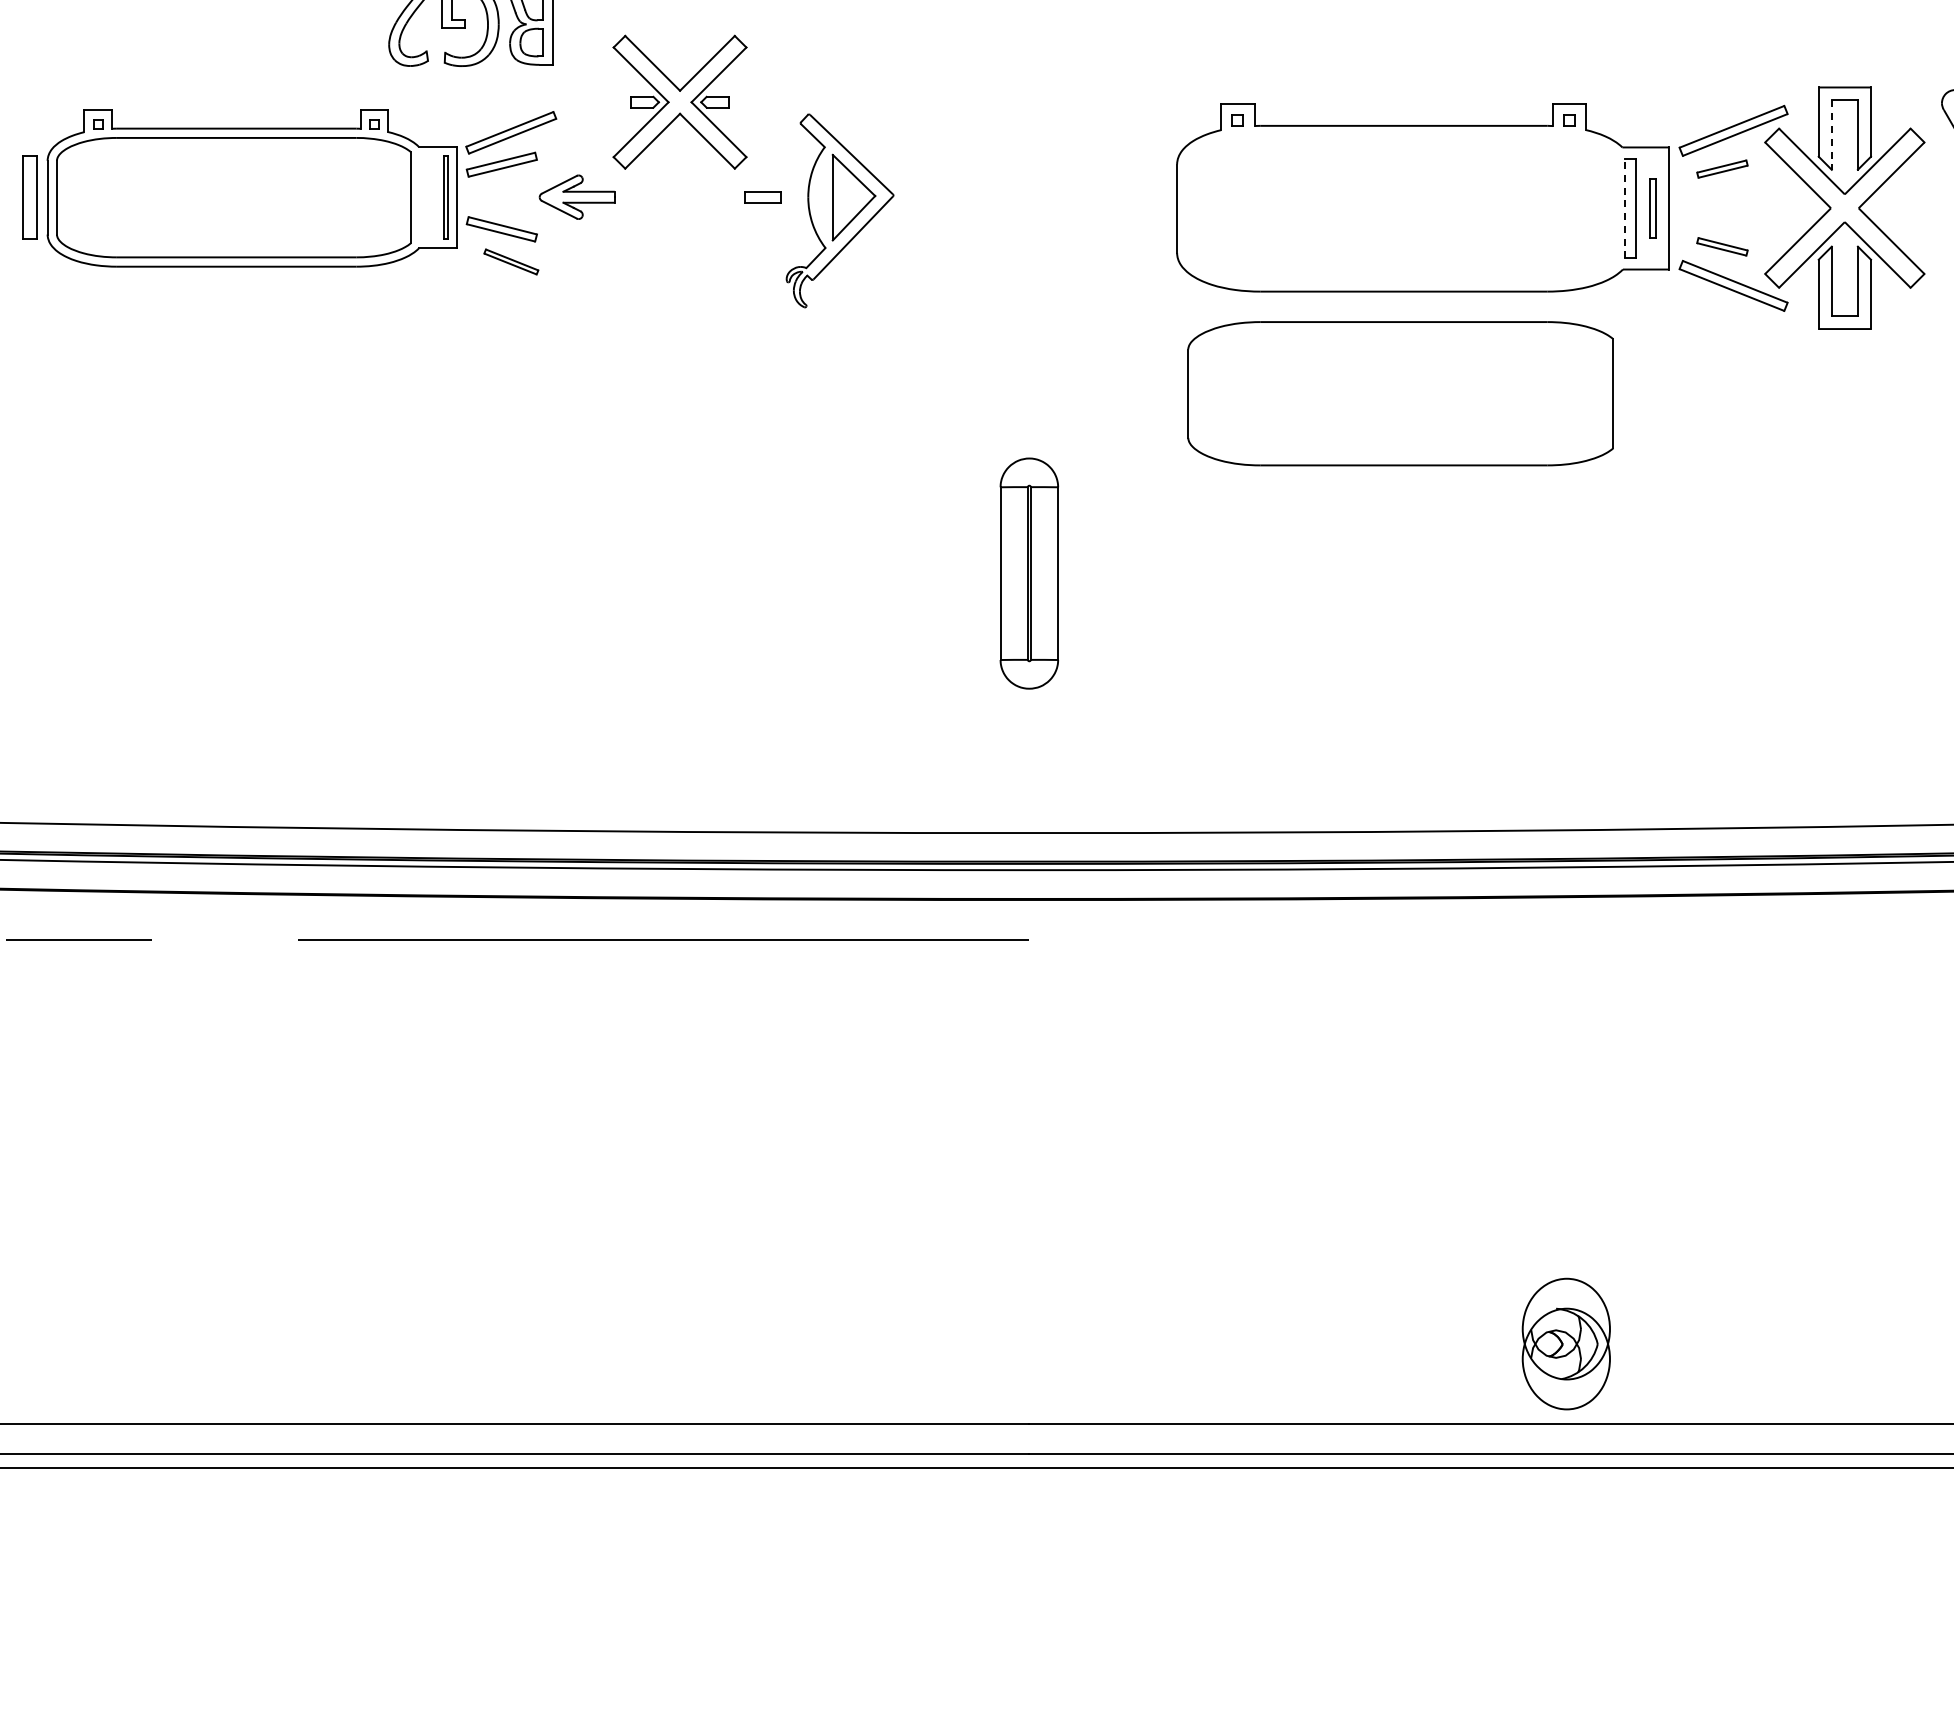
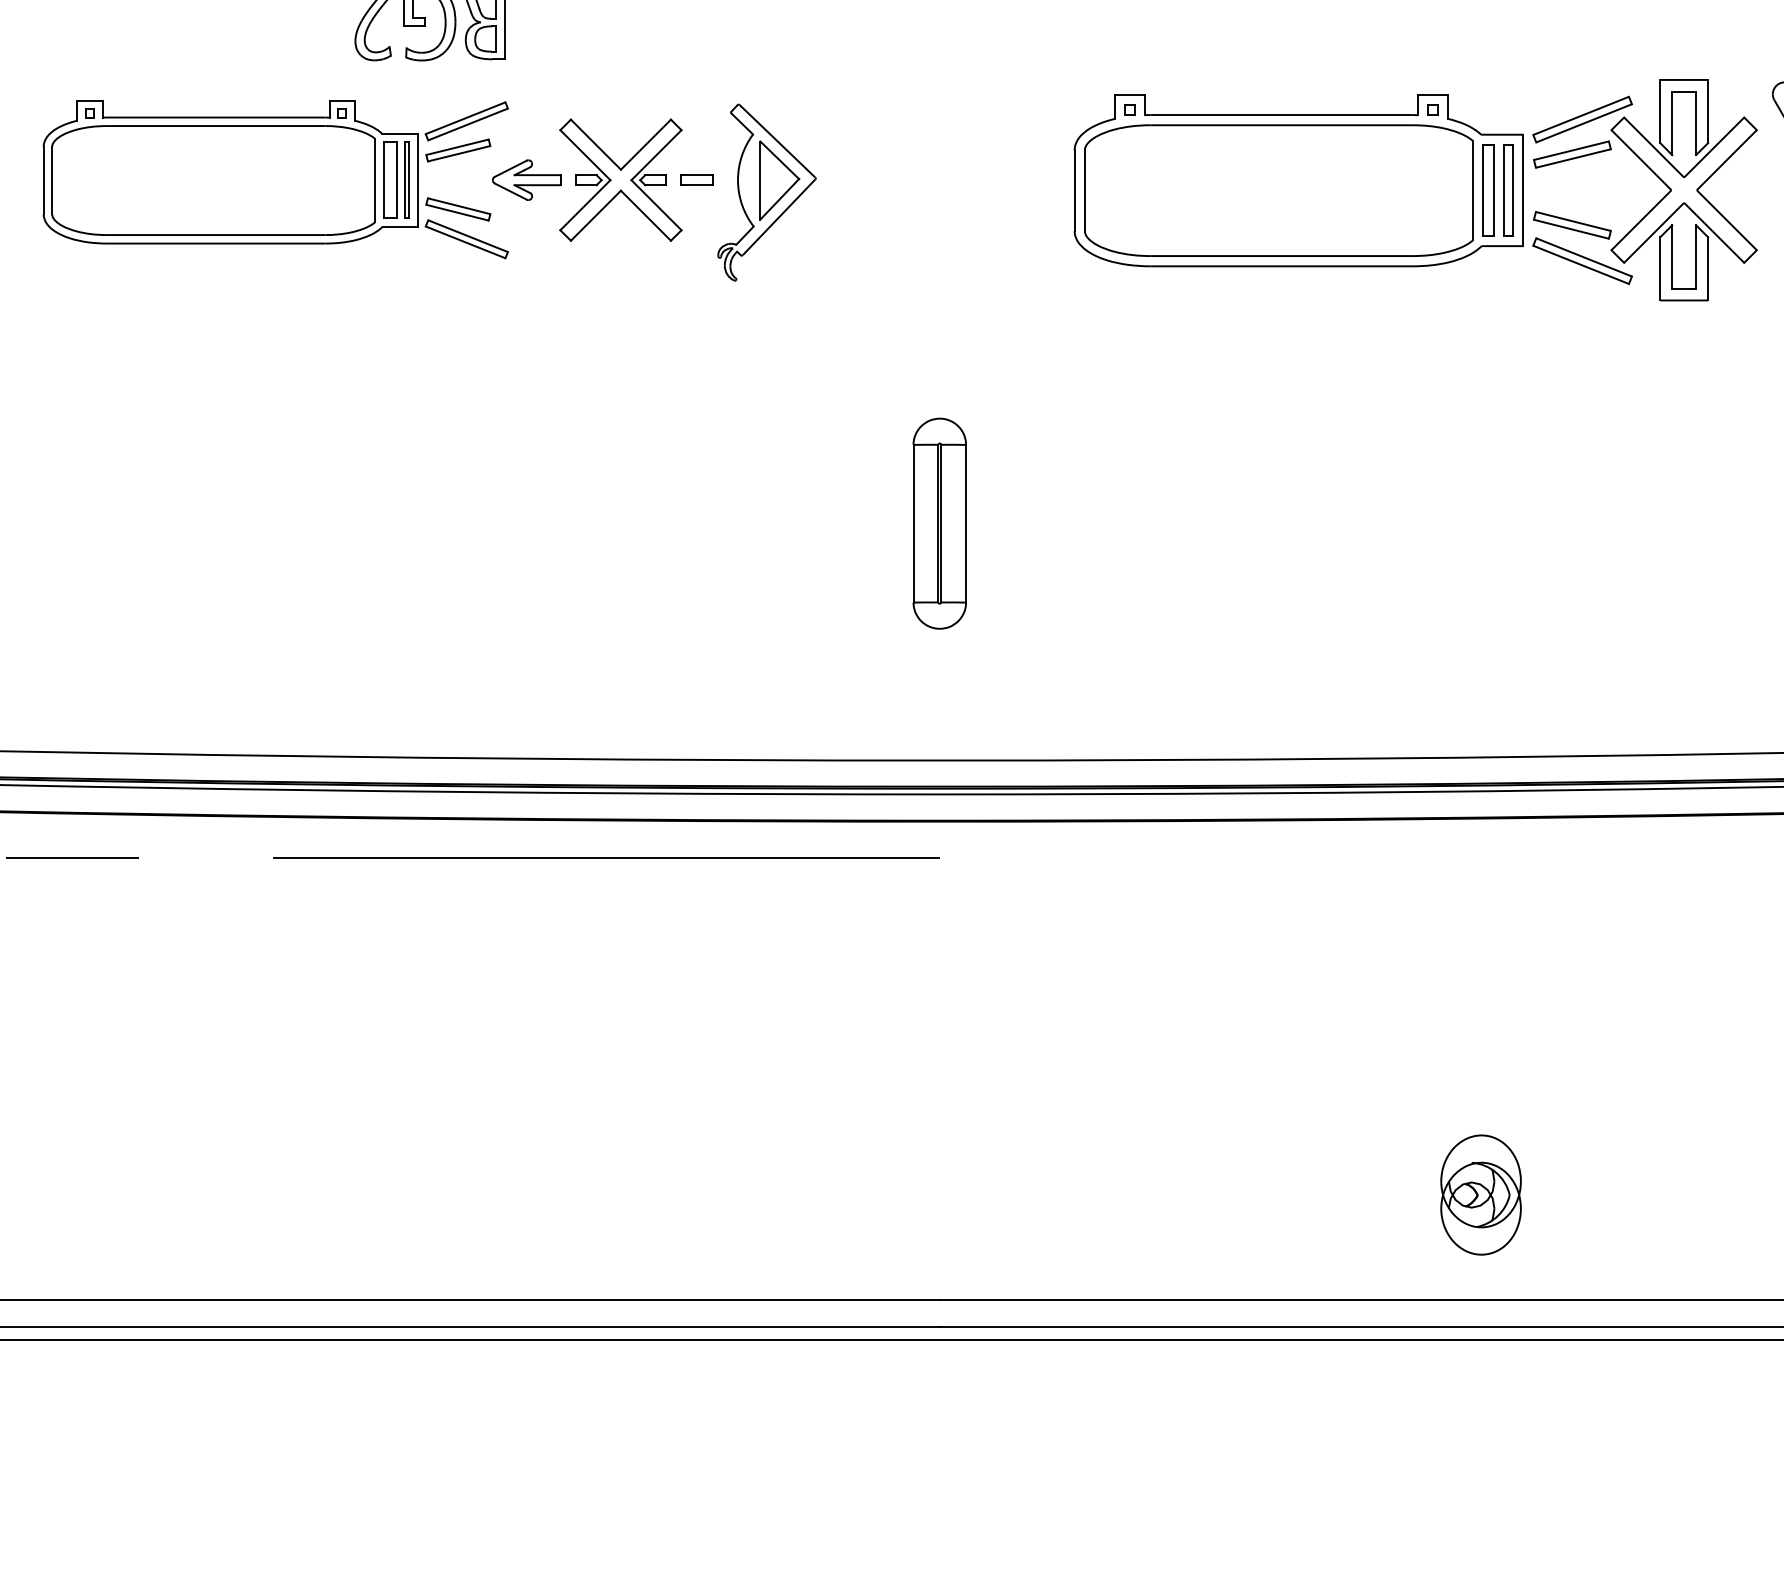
part: (679, 101) -> (620, 179), moved
line: (1831, 135) -> (1671, 123), dashed -> solid
part: (1722, 168) -> (1572, 153), size x1.67
part: (29, 197) -> (389, 180), moved
line: (1624, 208) -> (1483, 190), dashed -> solid
part: (1652, 208) -> (1508, 190), size x1.67
part: (1722, 246) -> (1572, 225), size x1.67
part: (511, 261) -> (467, 238), size x1.67
part: (1400, 393) -> (1278, 190), moved
part: (1565, 1343) -> (1480, 1194), moved

